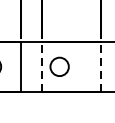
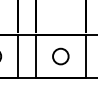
line: (41, 66) -> (35, 56), dashed -> solid
circle: (59, 66) -> (60, 56), moved
line: (100, 66) -> (85, 56), dashed -> solid

